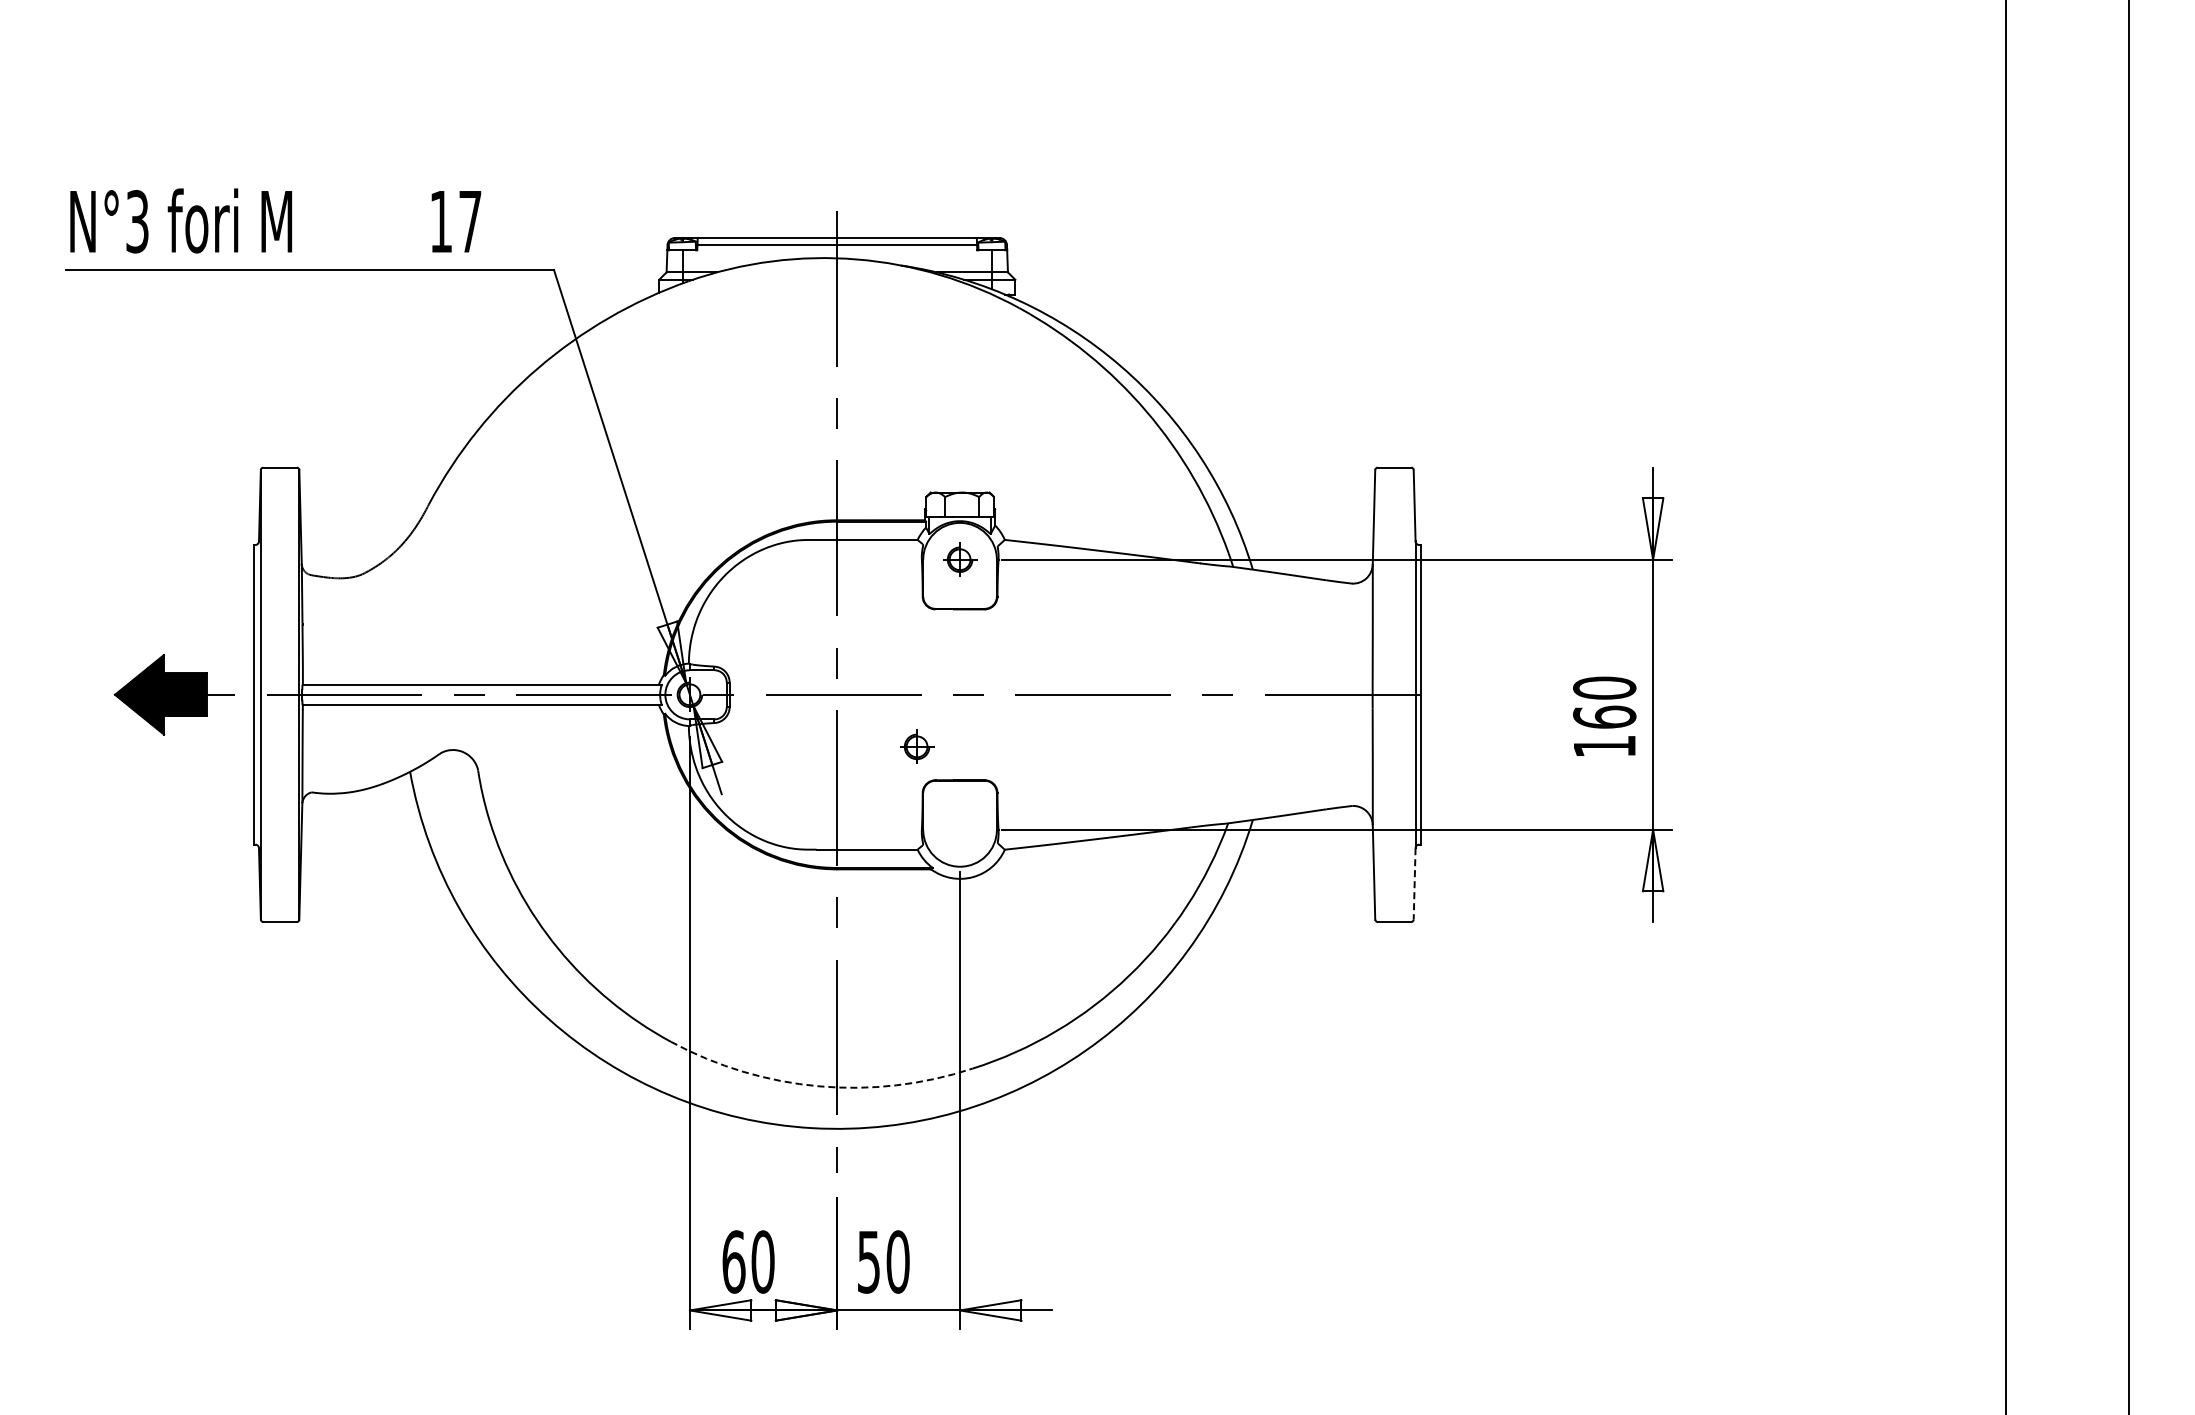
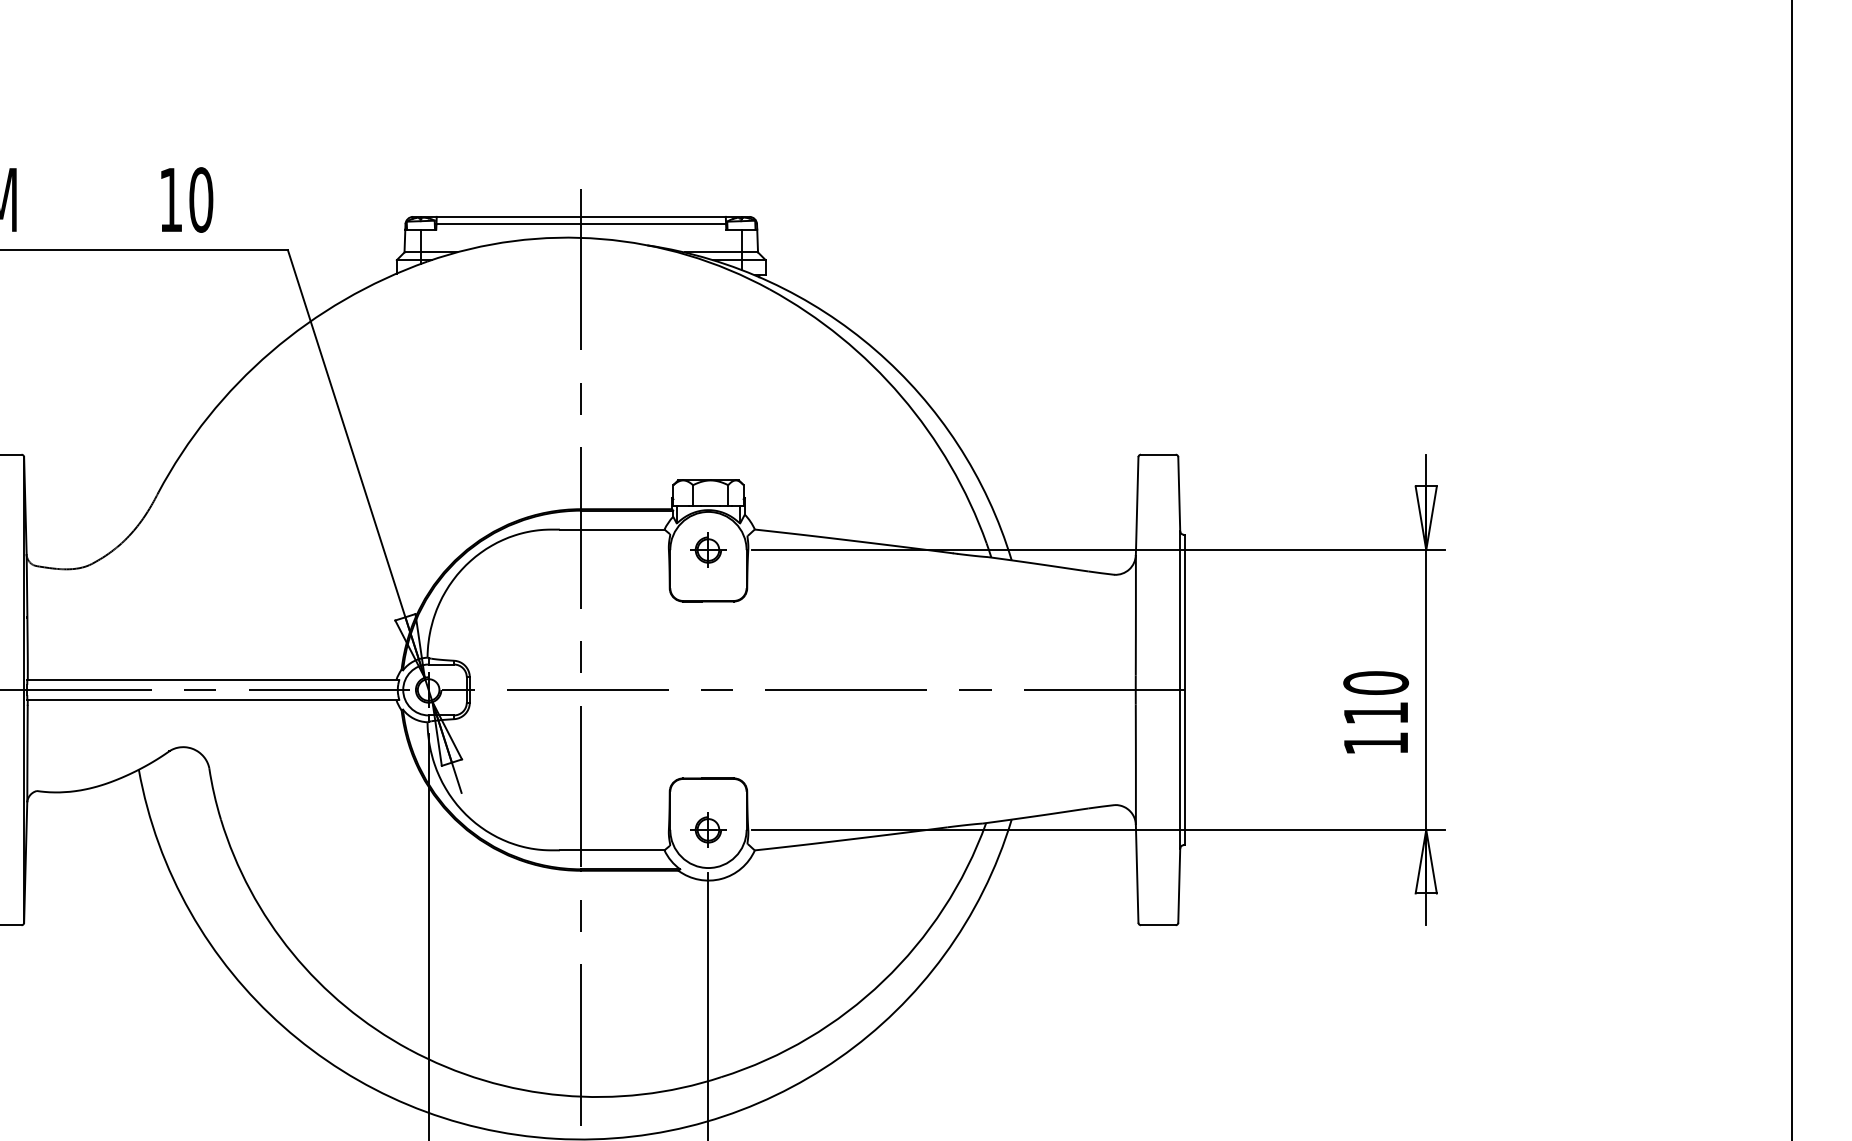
text: (470, 221) -> (201, 199), 17 -> 10
text: (1604, 716) -> (1375, 712), 160 -> 110
part: (917, 746) -> (708, 829), moved
line: (1414, 883) -> (1179, 885), dashed -> solid
arc: (818, 1086) -> (561, 1095), dashed -> solid

